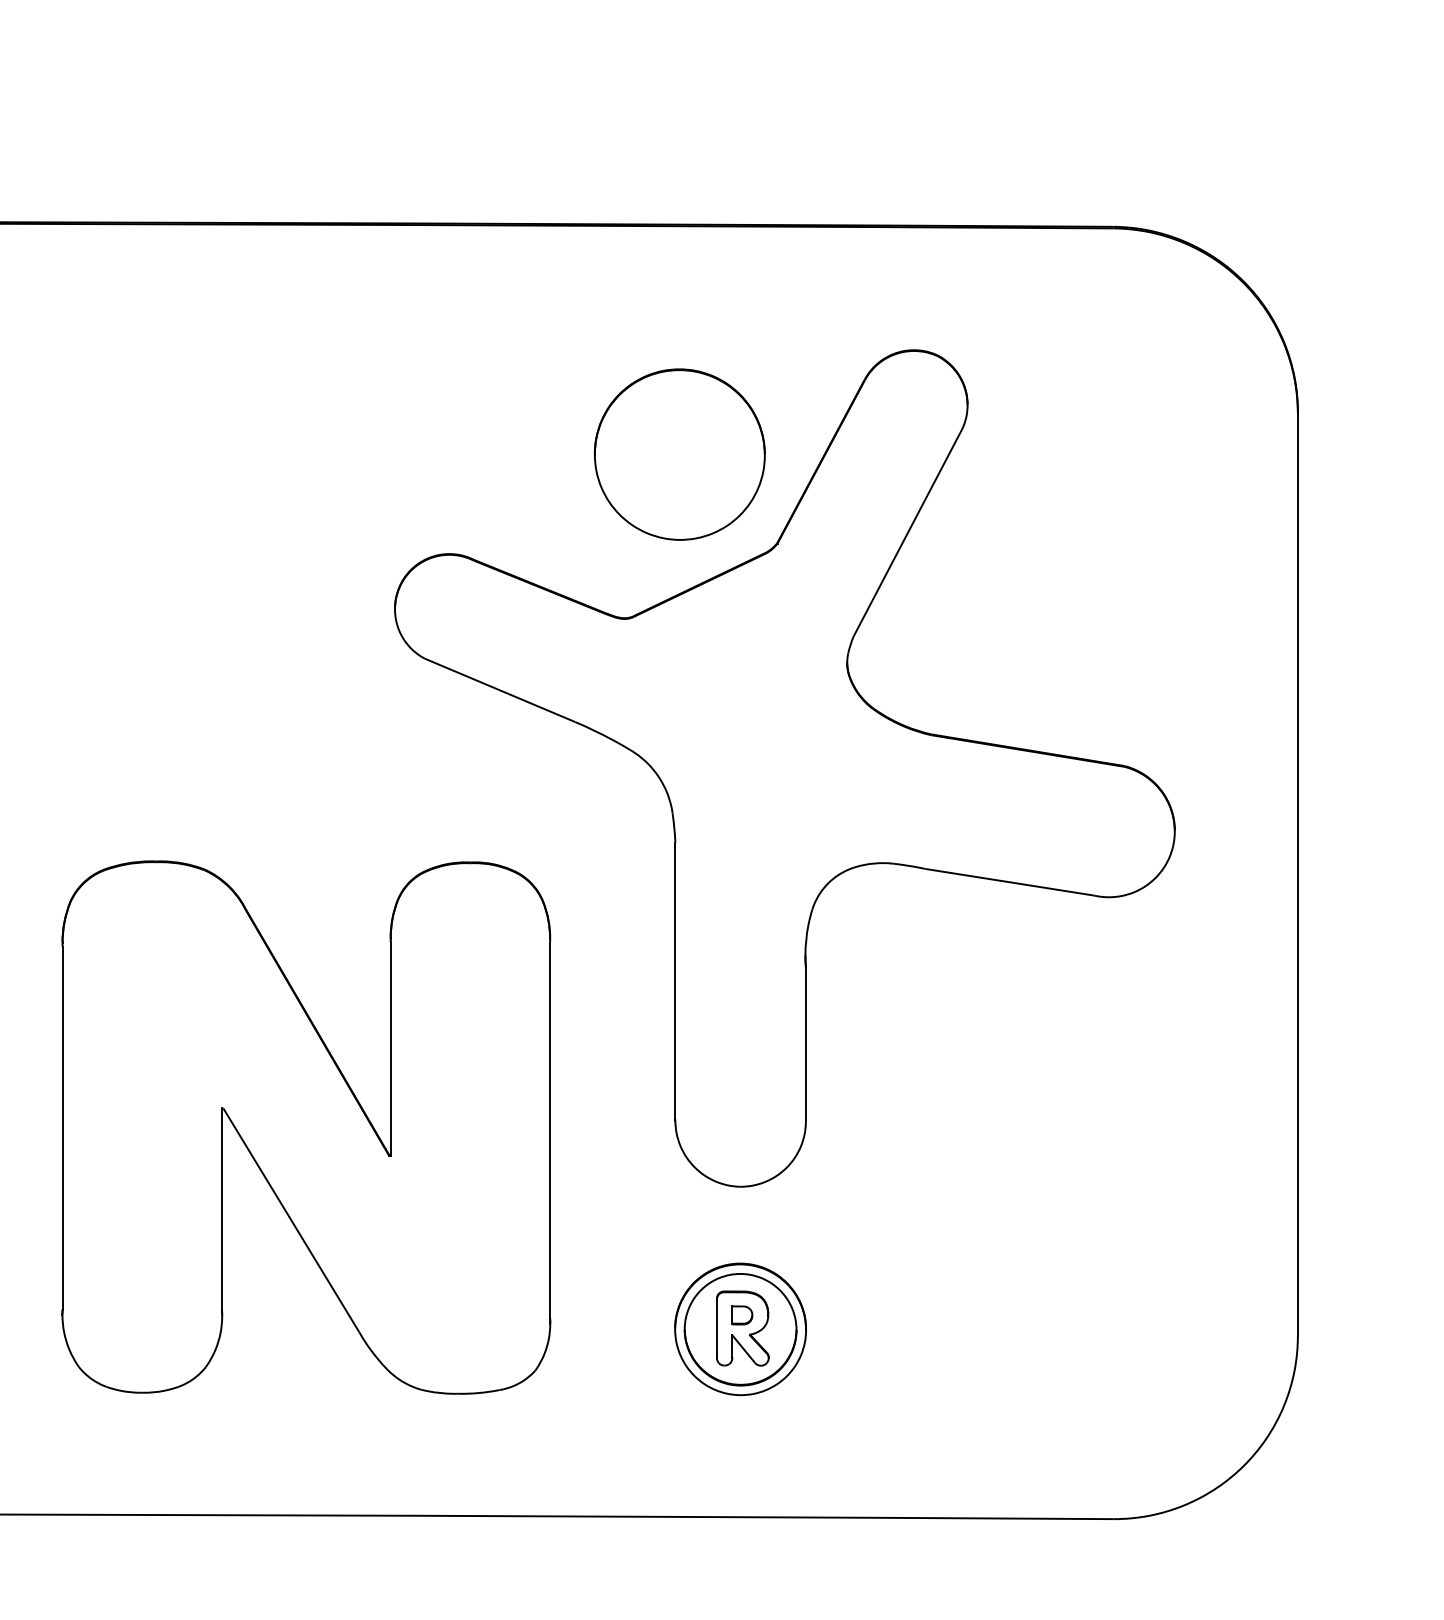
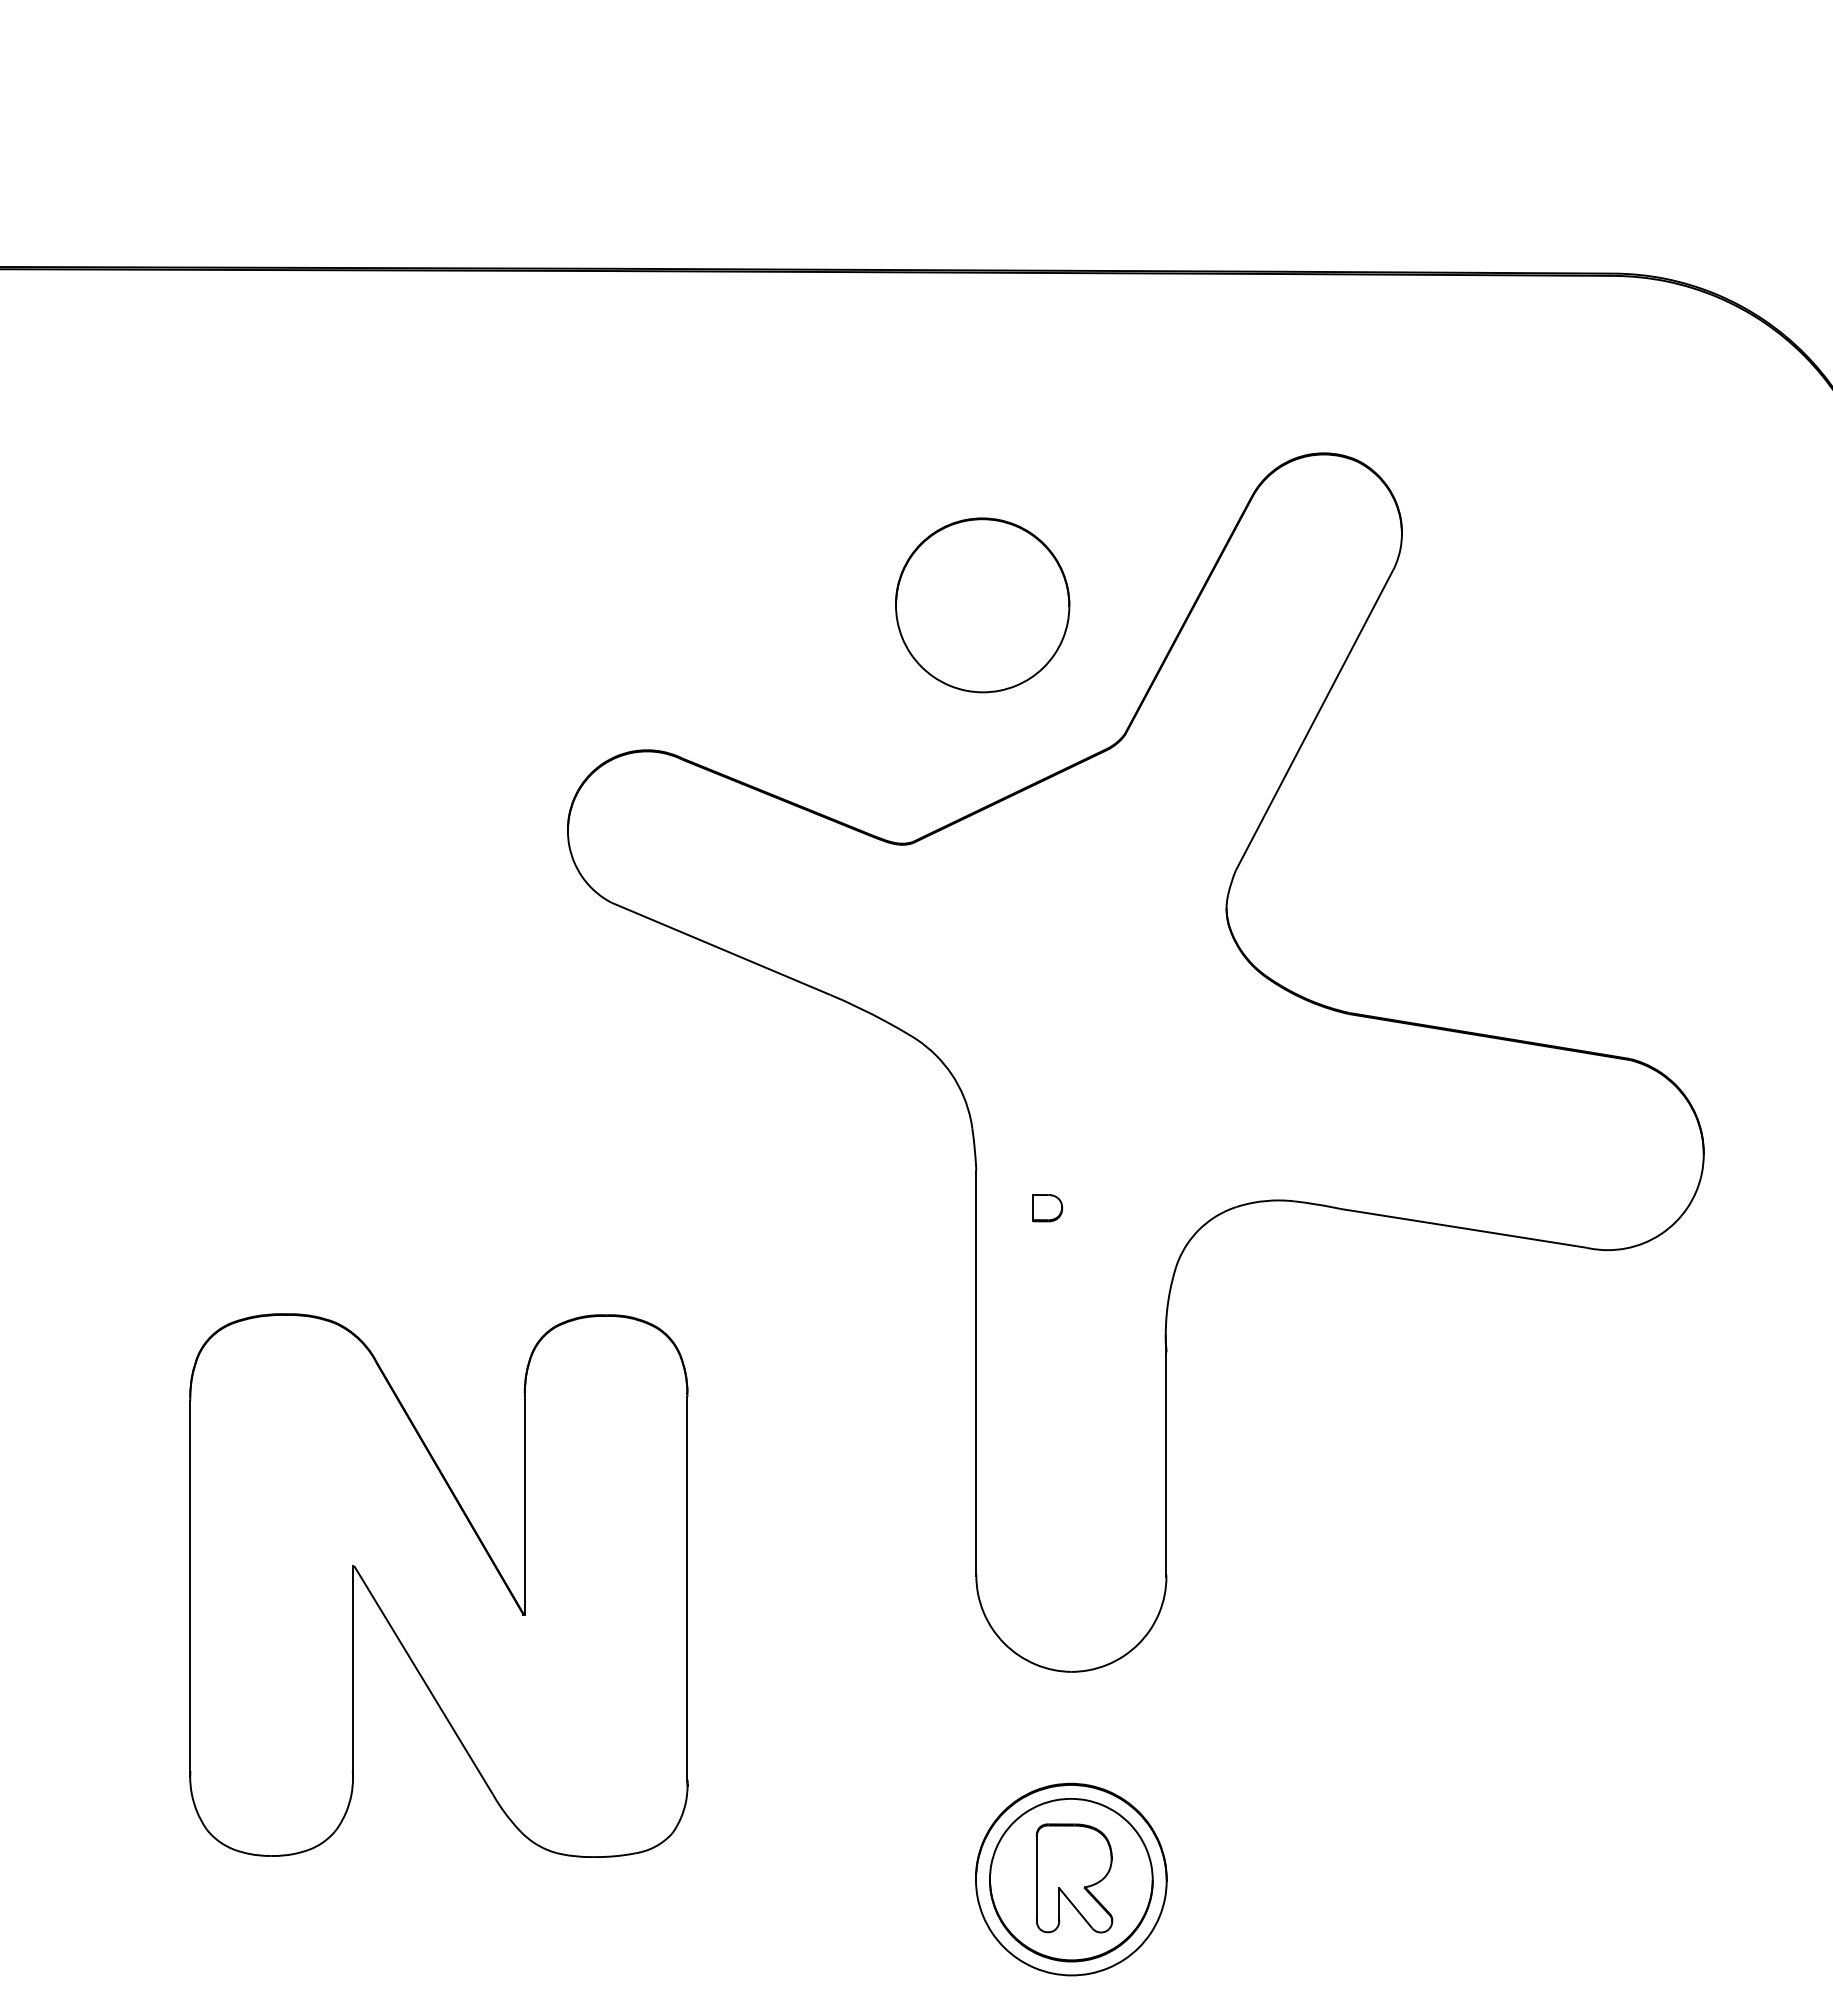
part: (679, 454) -> (982, 605), size x0.7
part: (306, 1127) -> (438, 1585), size x0.7
part: (742, 1315) -> (1047, 1208), moved

